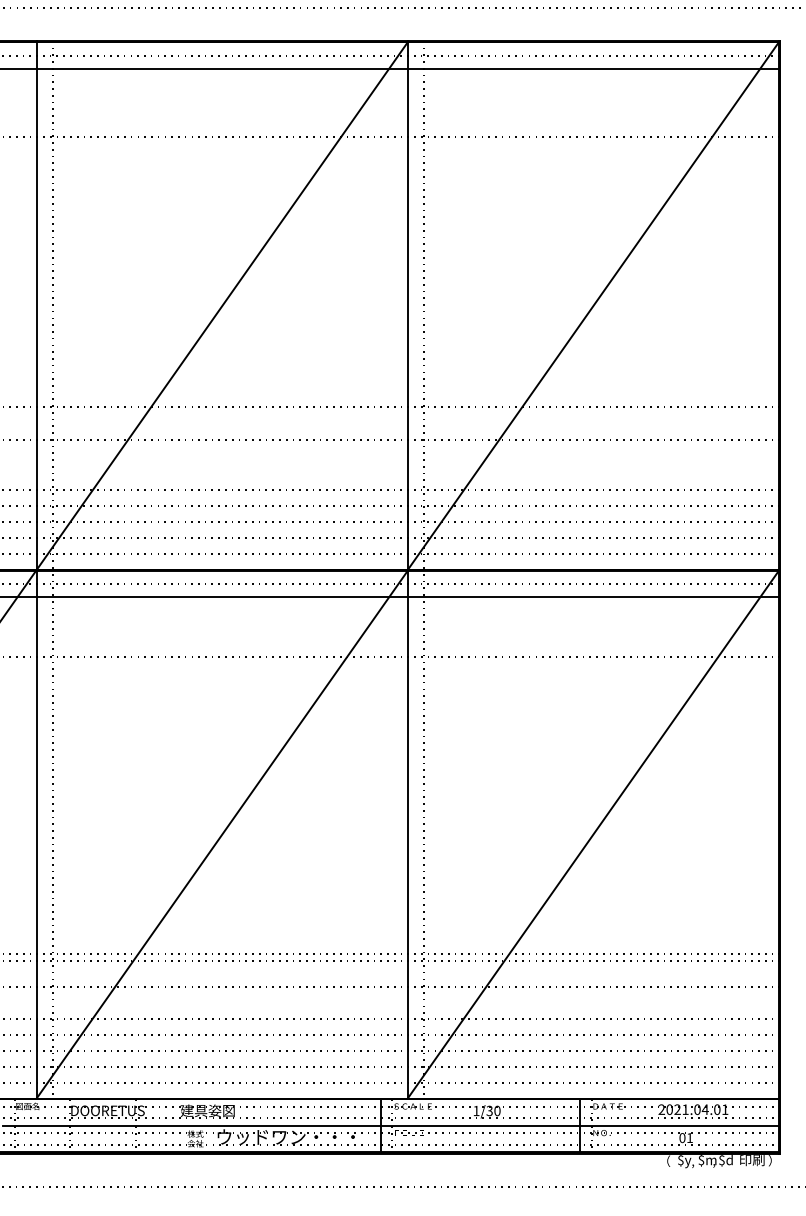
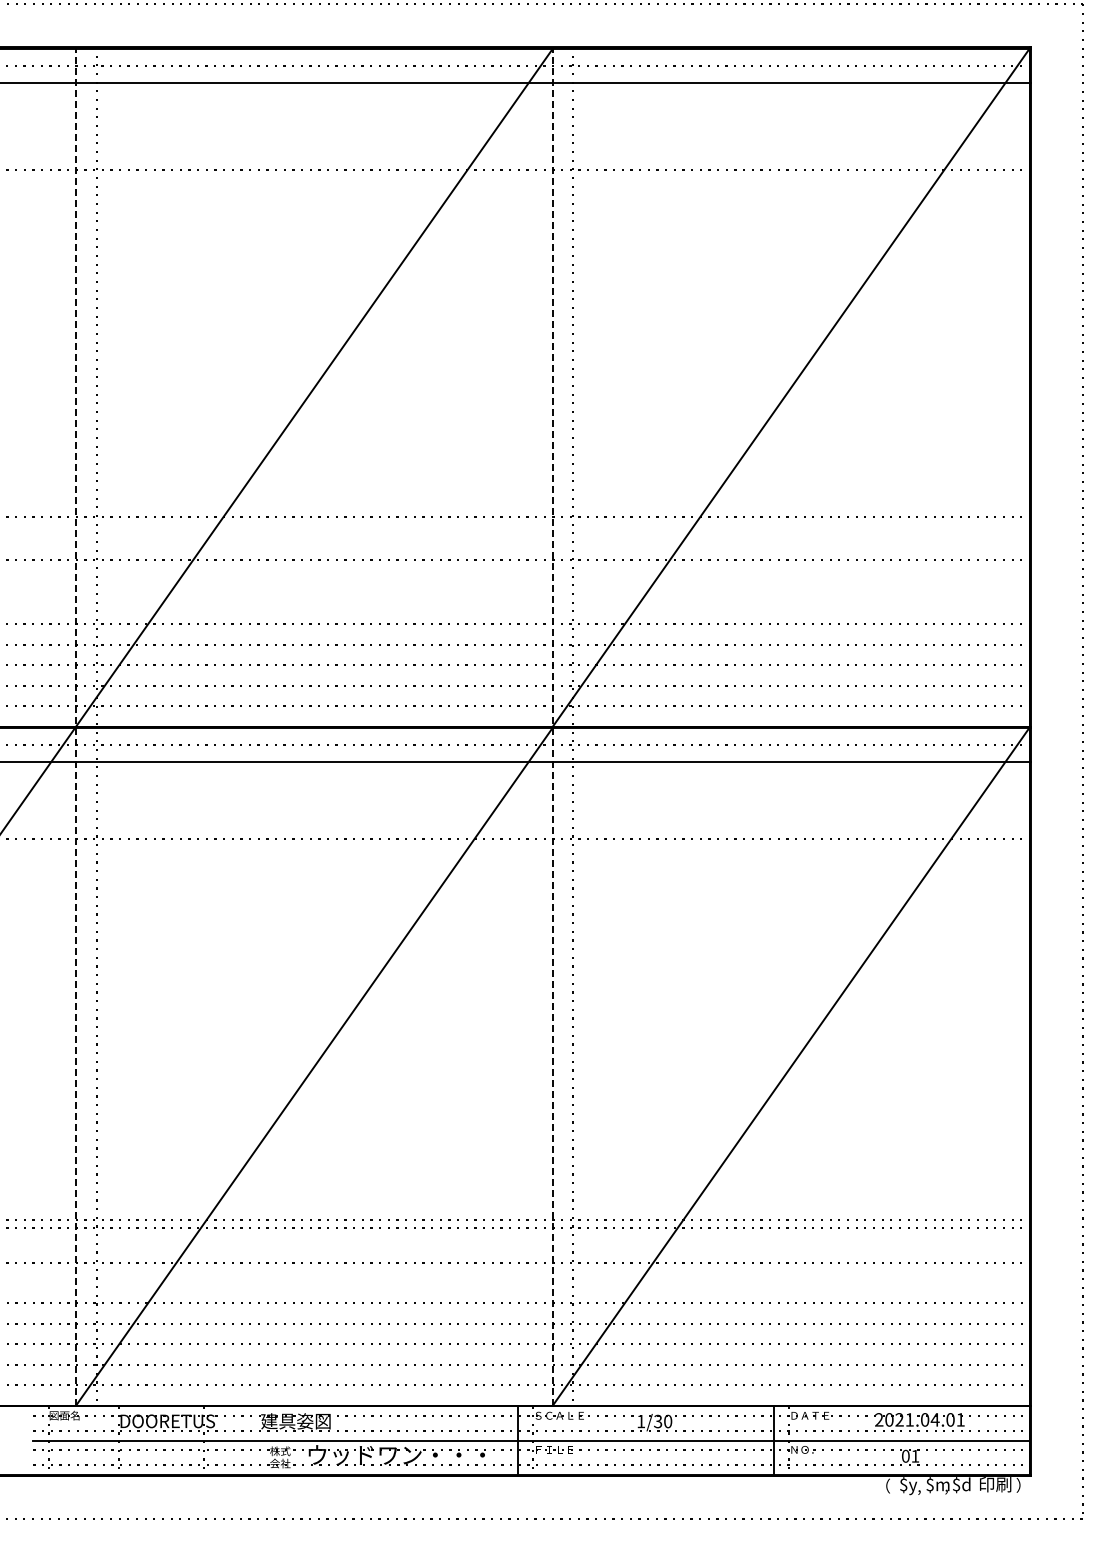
line: (36, 569) -> (76, 725), solid -> dashed
line: (407, 569) -> (552, 725), solid -> dashed

